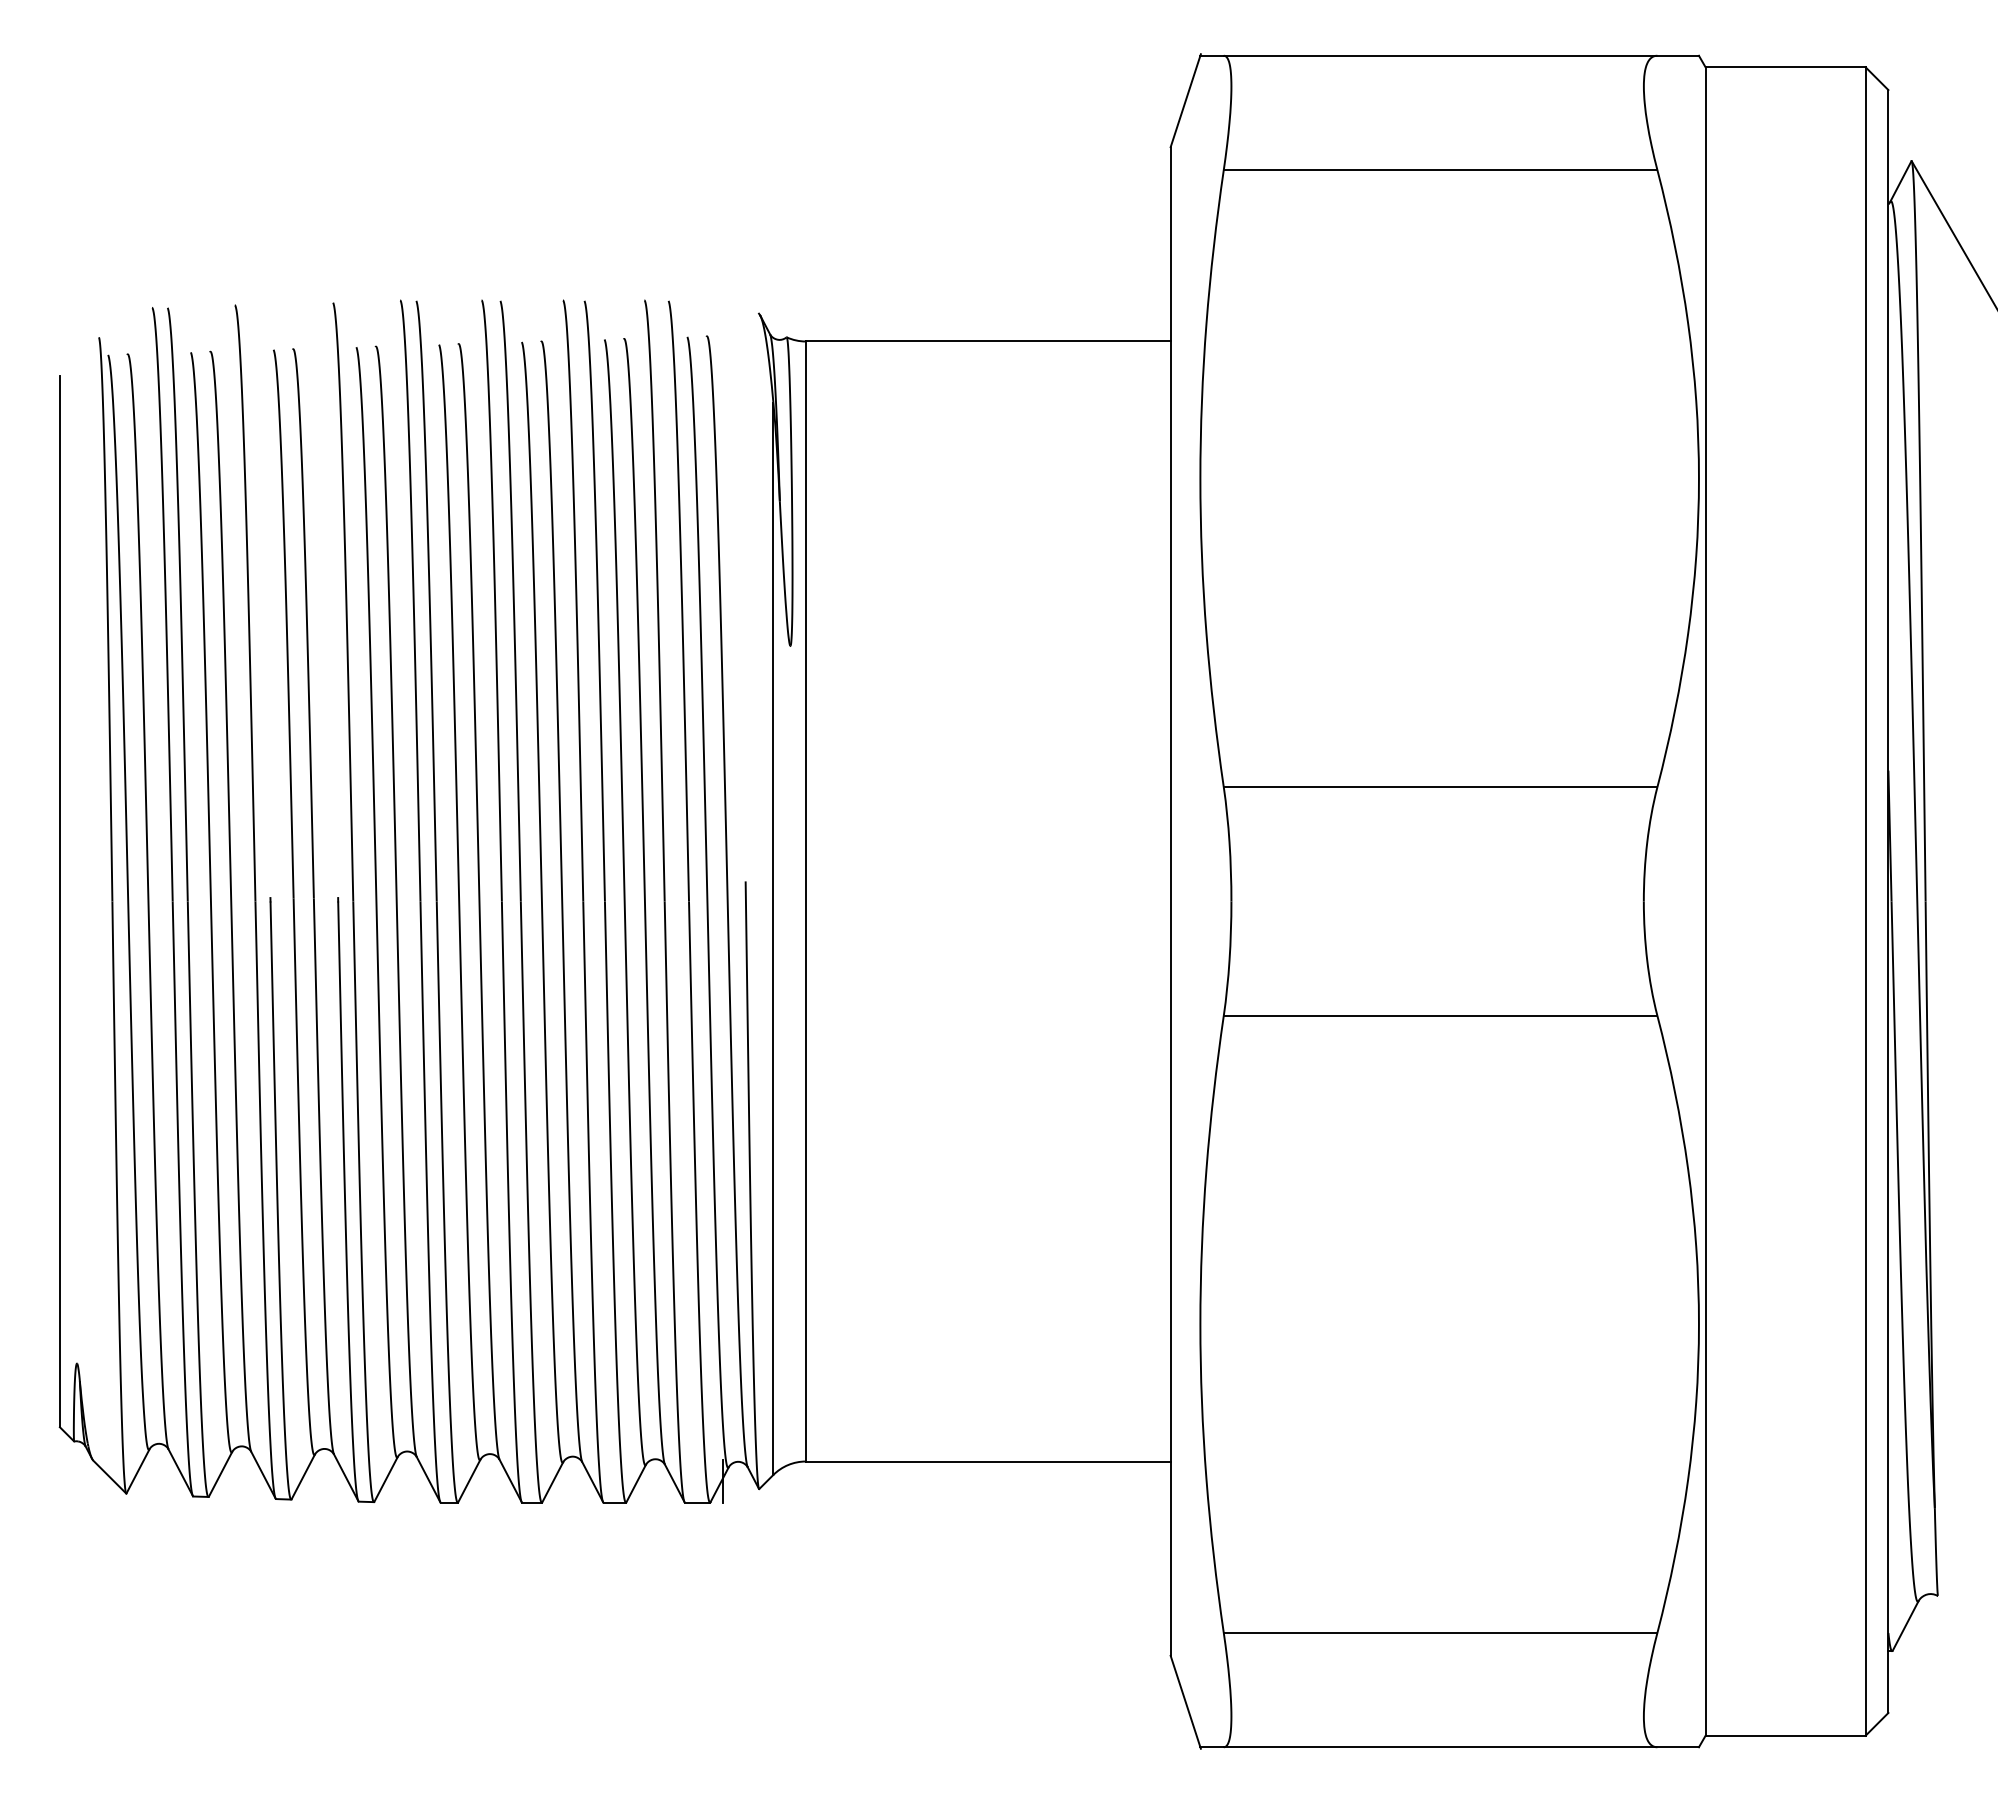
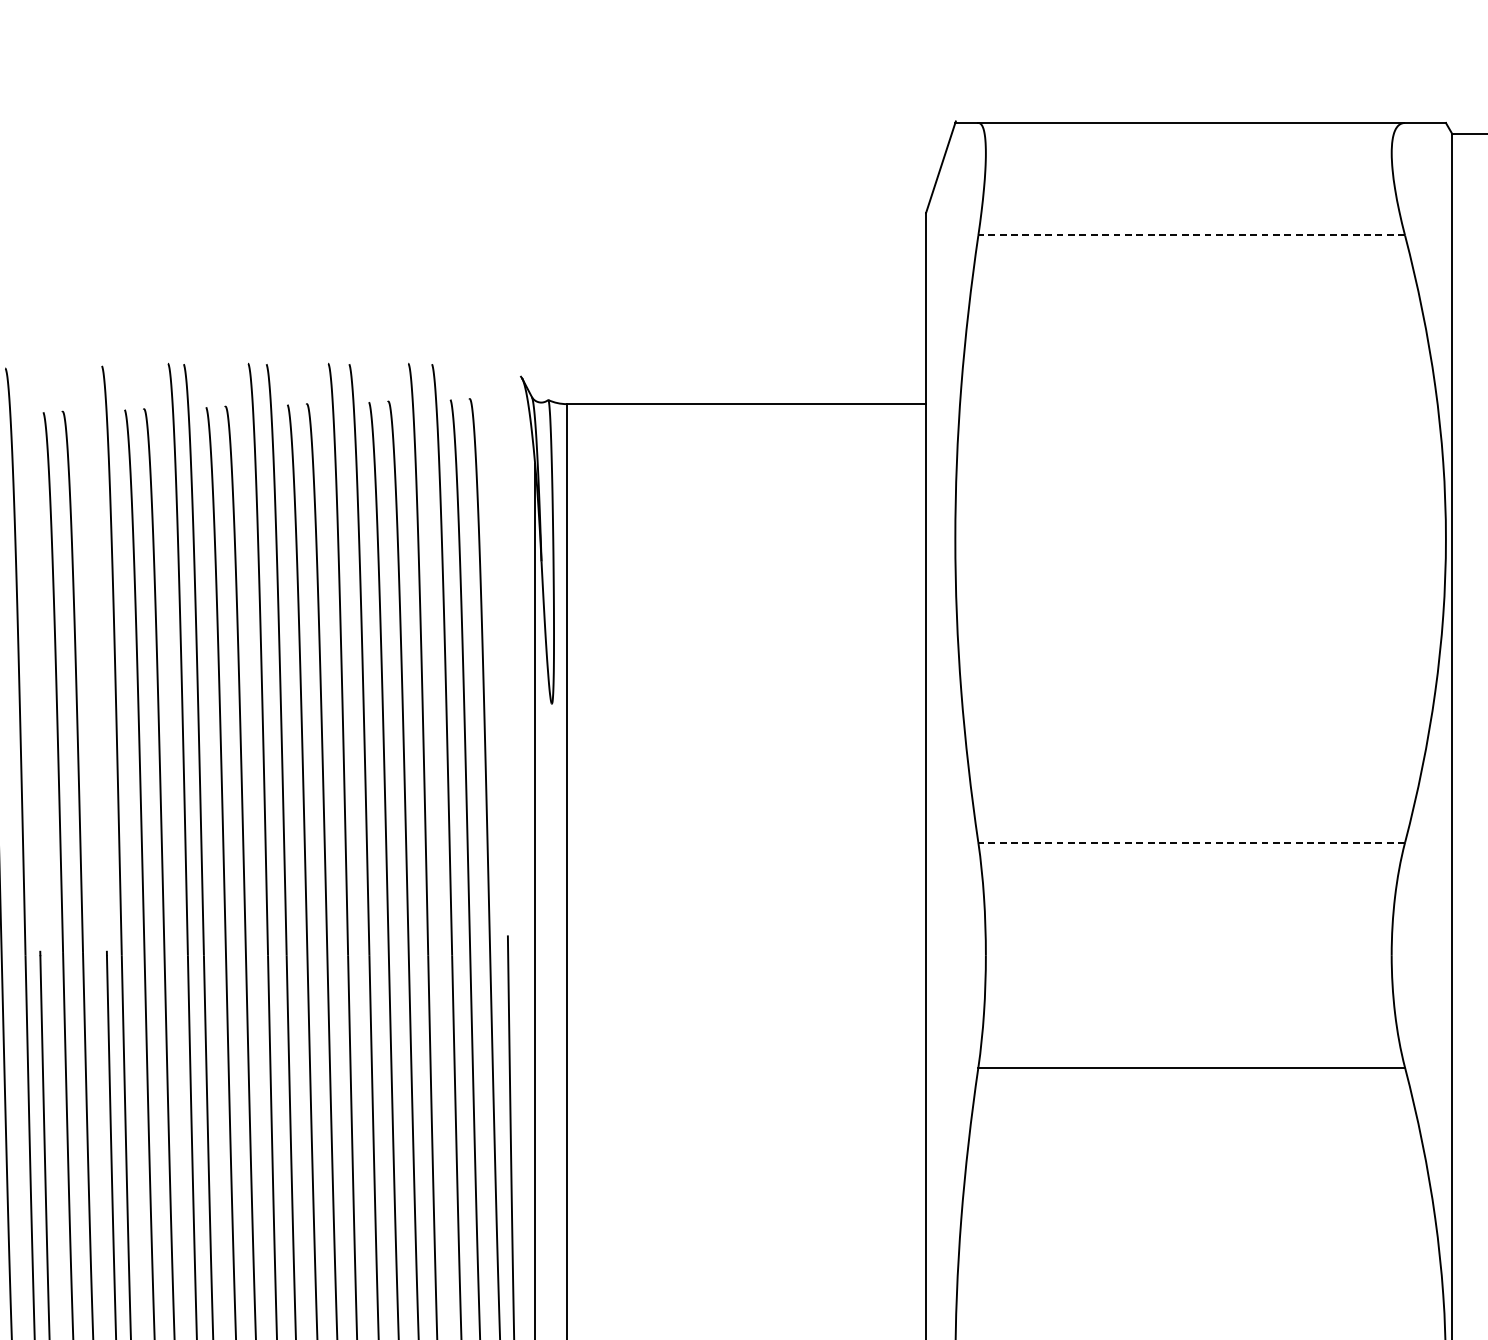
line: (1440, 170) -> (1191, 235), solid -> dashed
line: (1440, 787) -> (1191, 843), solid -> dashed

